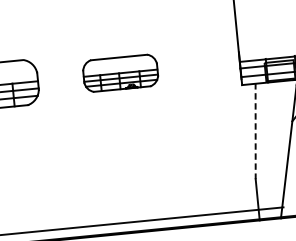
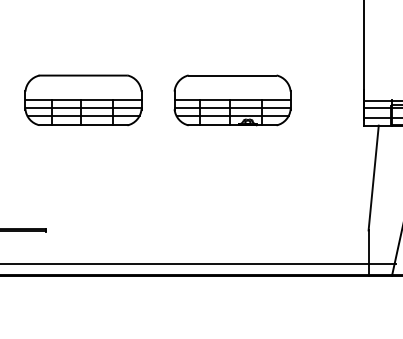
part: (120, 73) -> (232, 100), size x1.43
line: (255, 131) -> (373, 178), dashed -> solid

